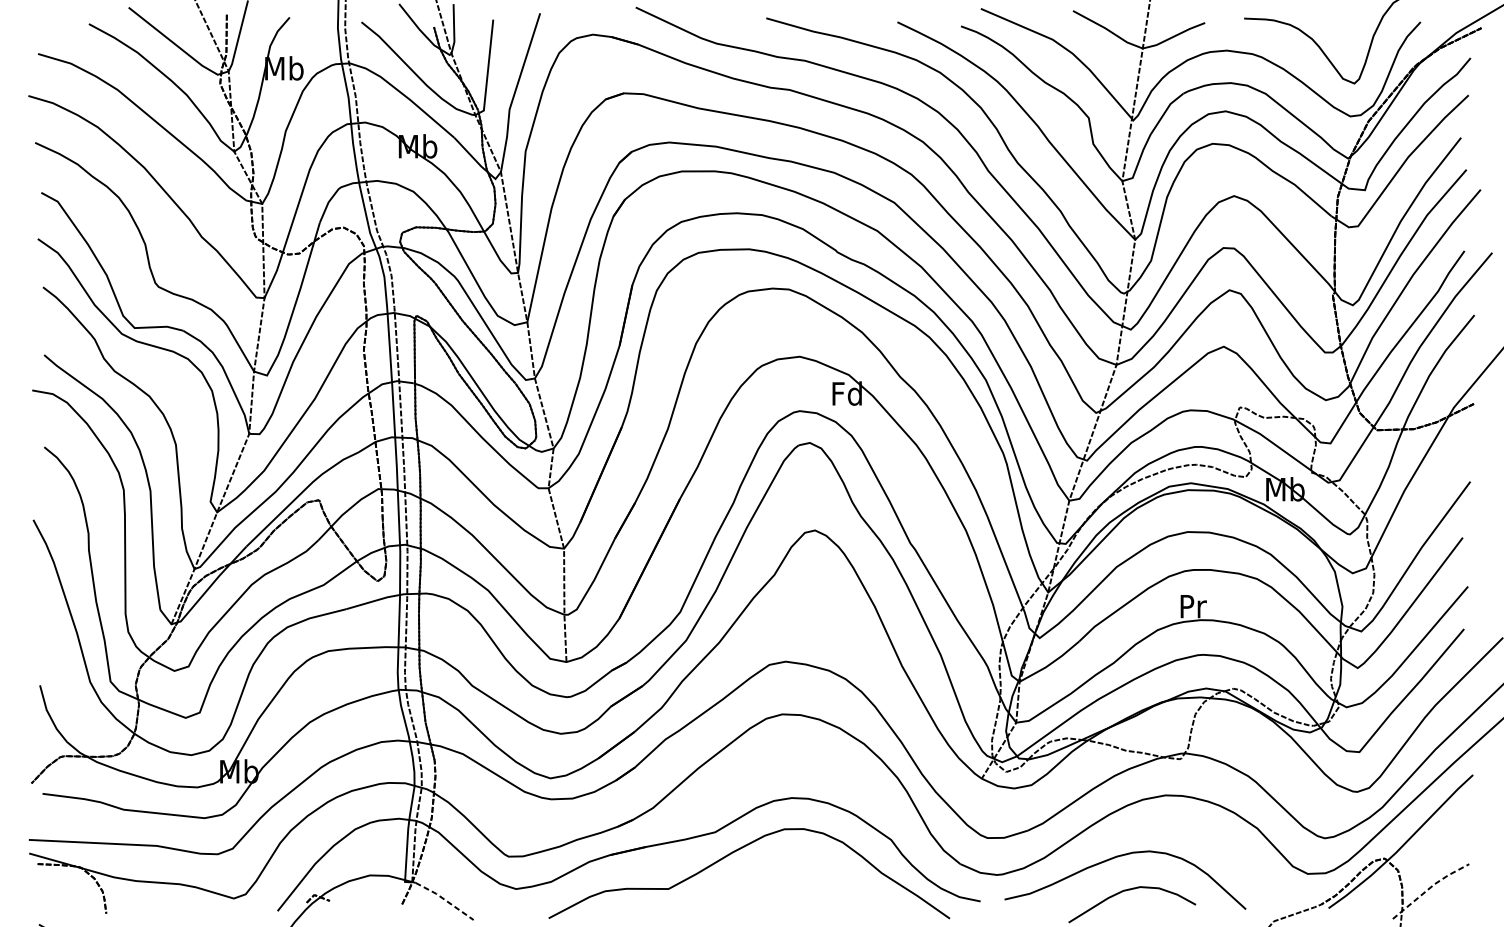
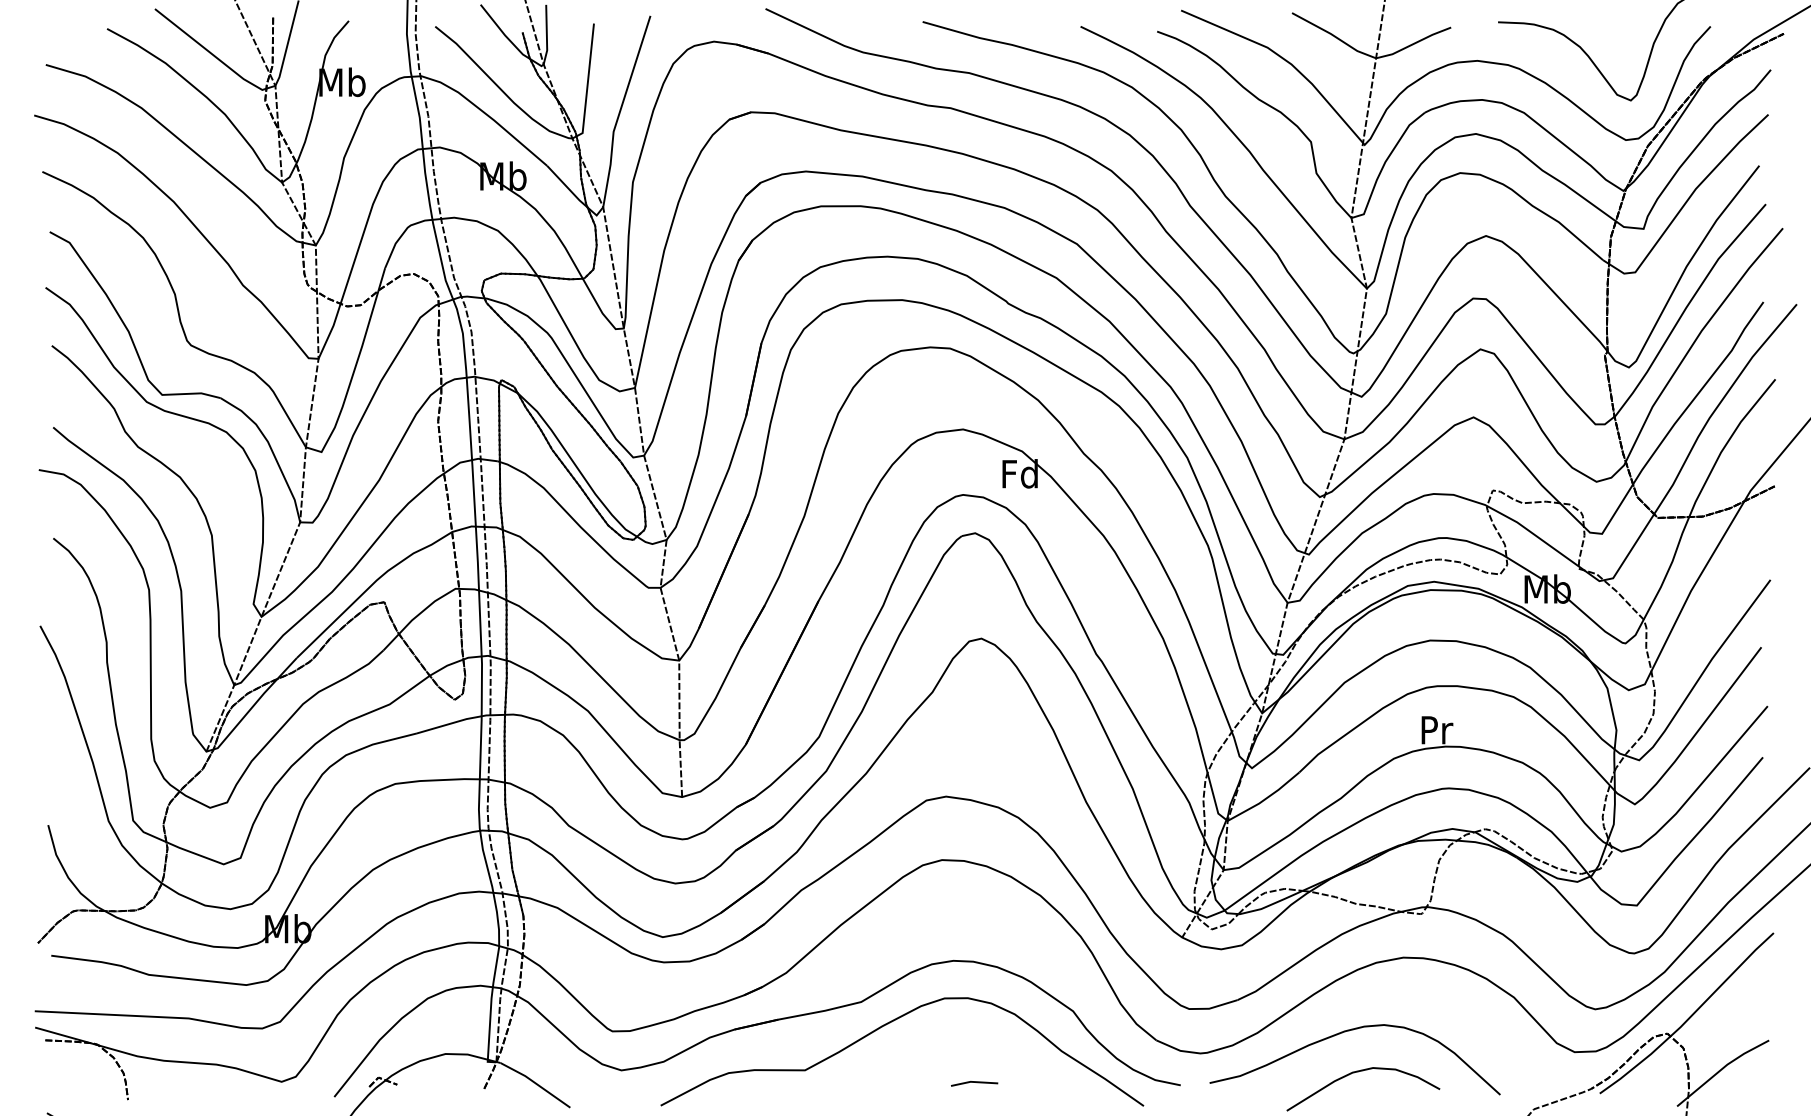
line: (1430, 888) -> (1722, 1069), dashed -> solid
line: (809, 899) -> (974, 1082), added
line: (445, 900) -> (536, 1084), dashed -> solid

